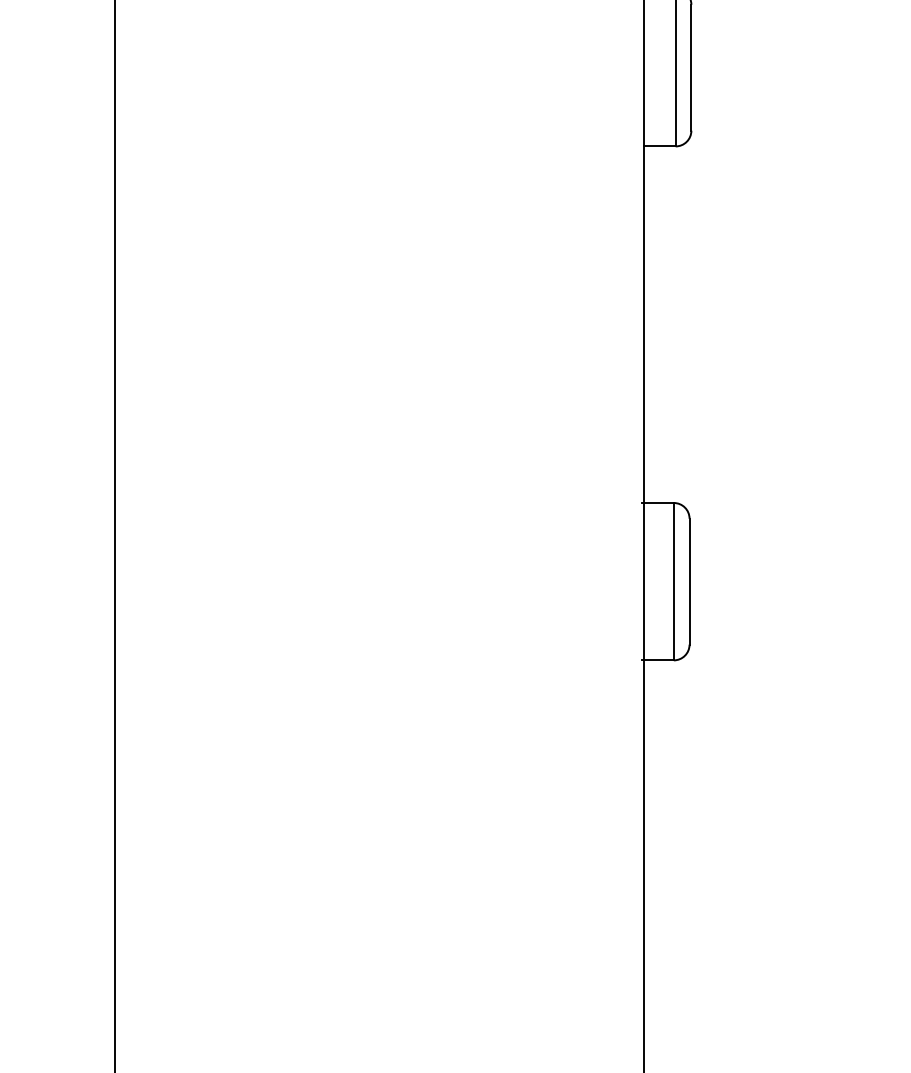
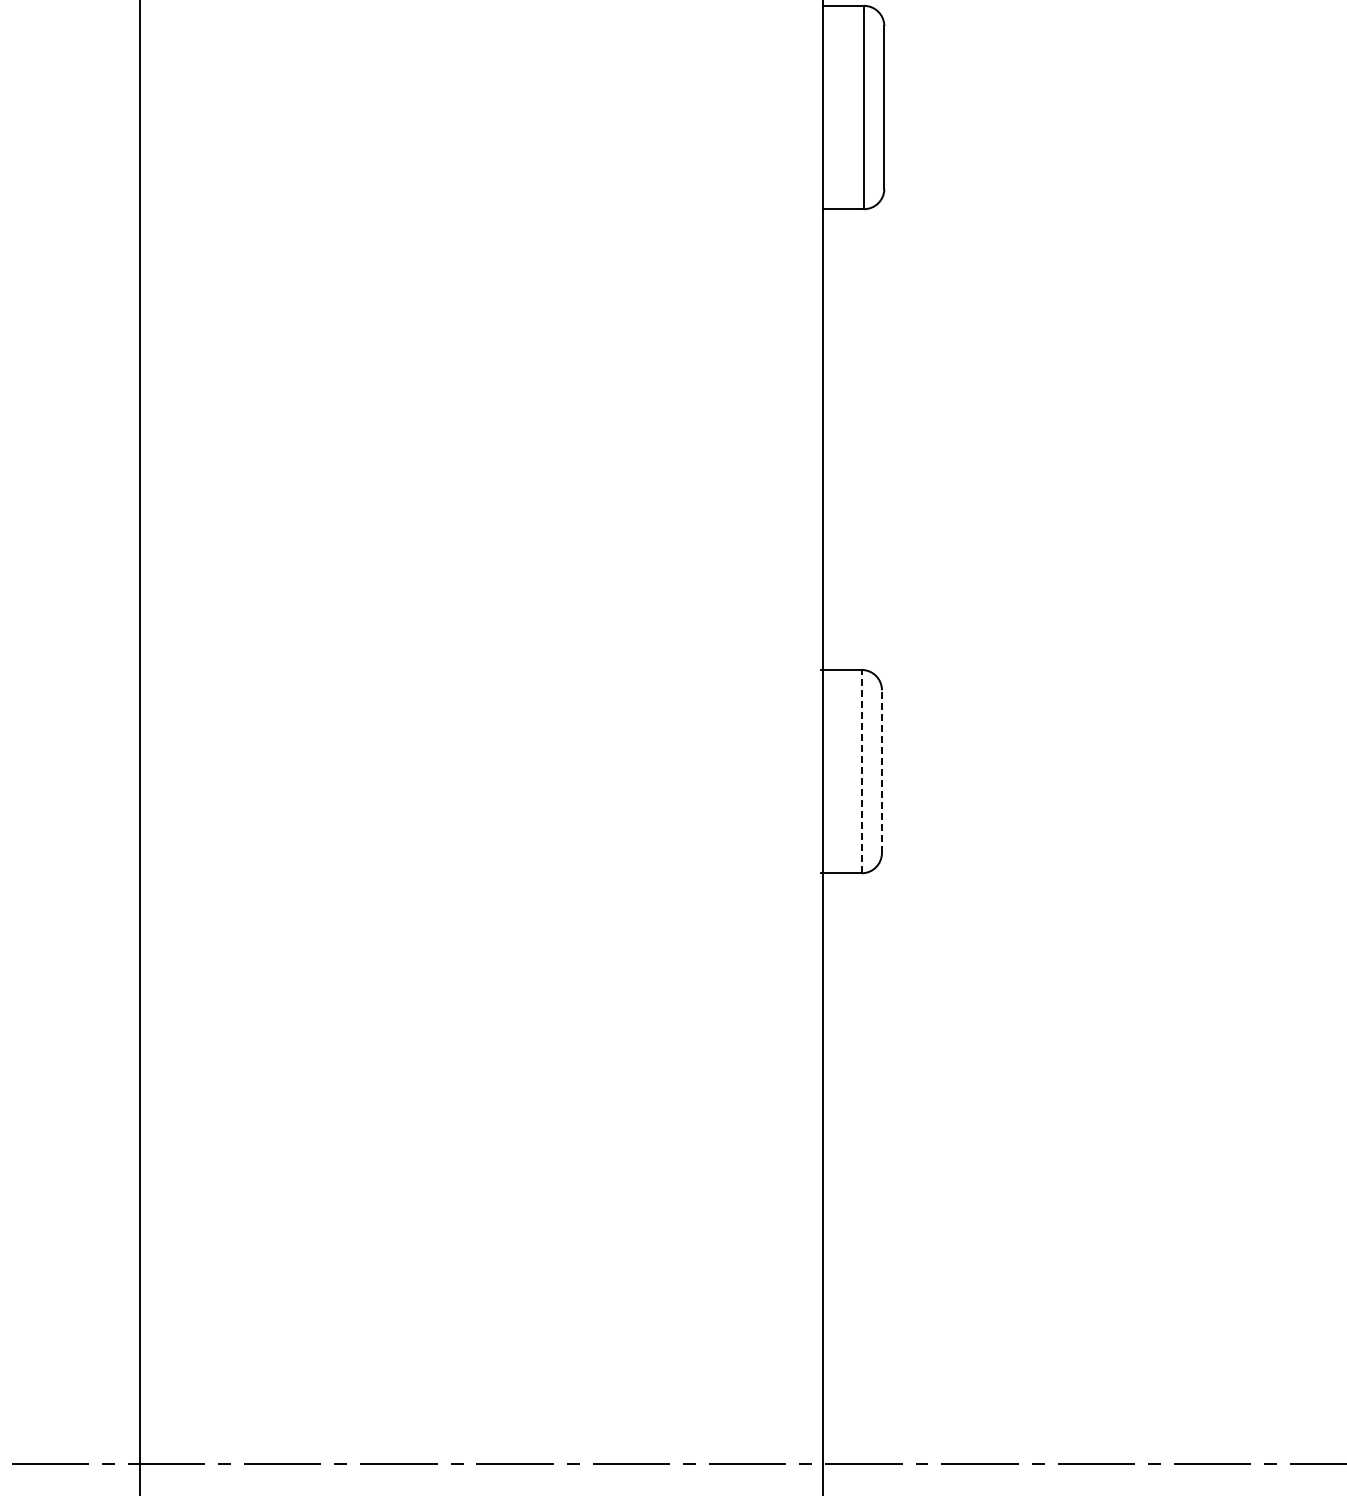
line: (673, 581) -> (861, 771), solid -> dashed
line: (689, 581) -> (881, 771), solid -> dashed

